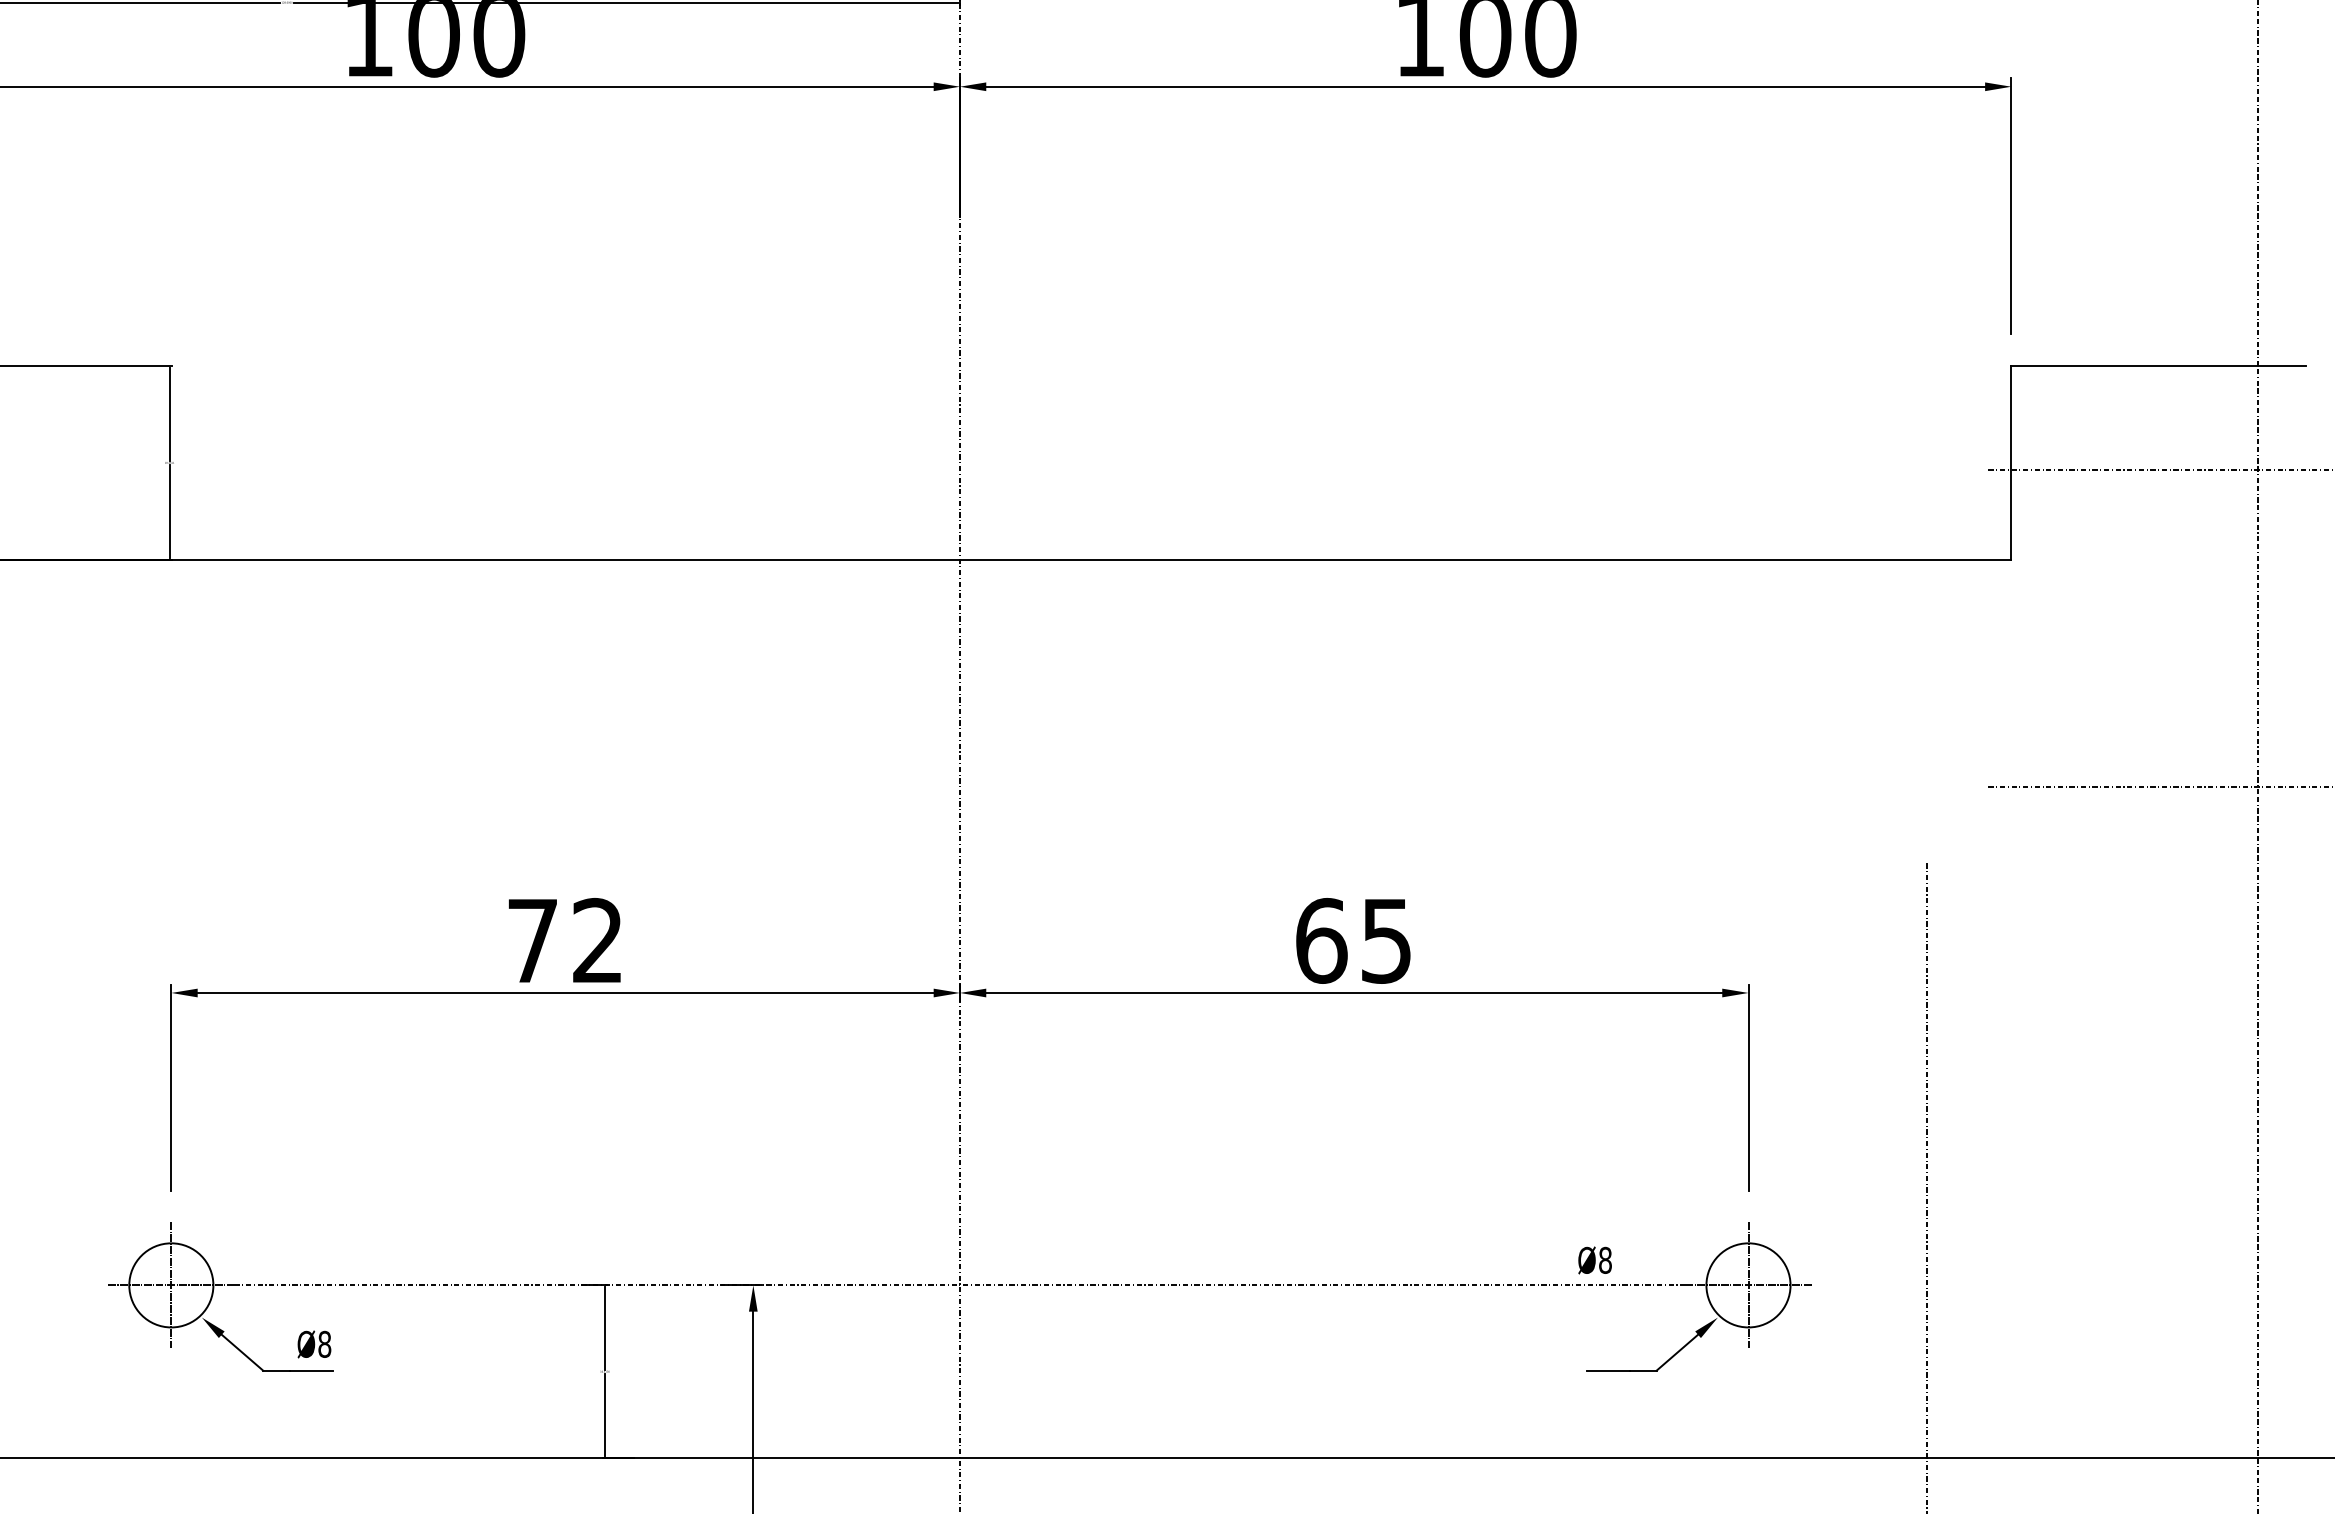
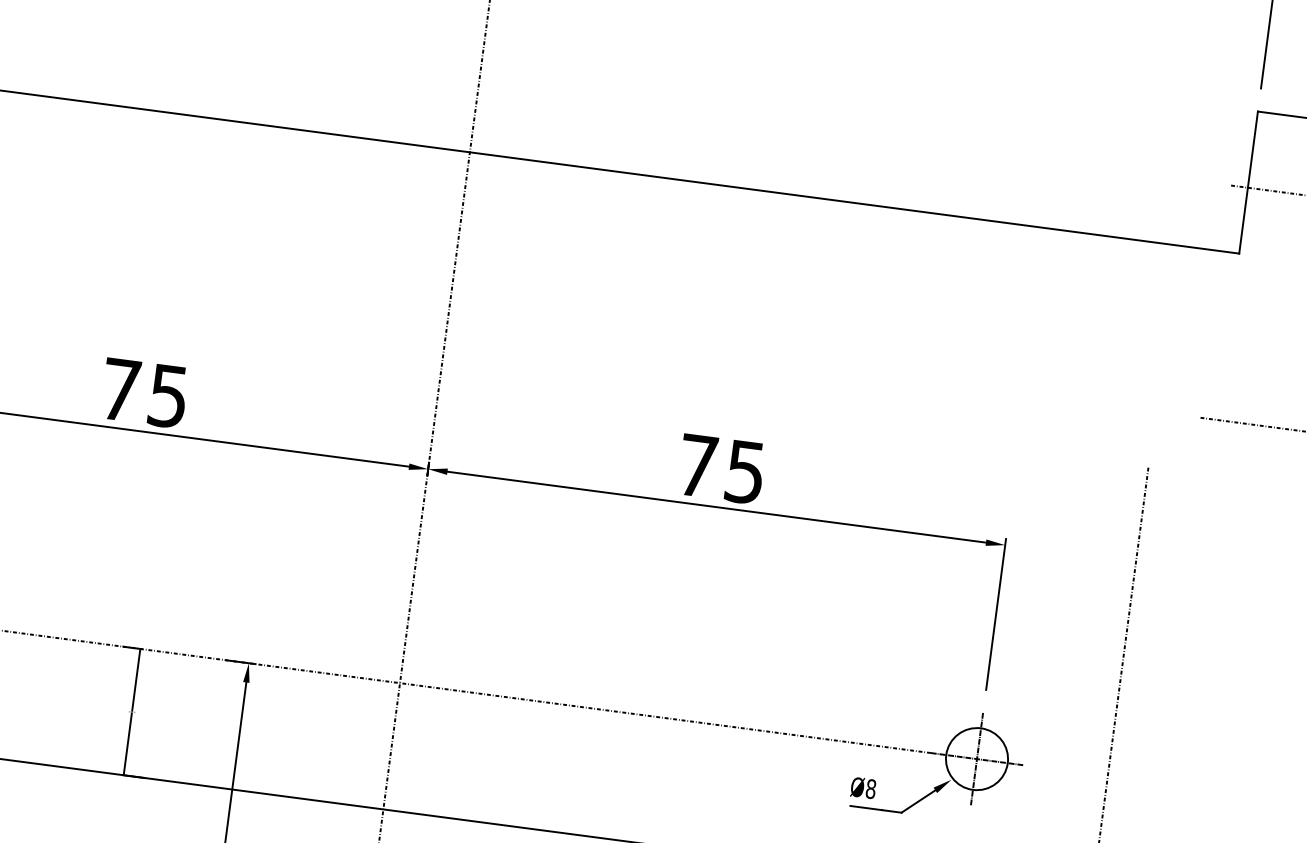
text: (597, 940) -> (168, 395), 72 -> 75
text: (1321, 940) -> (697, 465), 65 -> 75
text: (1594, 1260) -> (863, 788), moved

